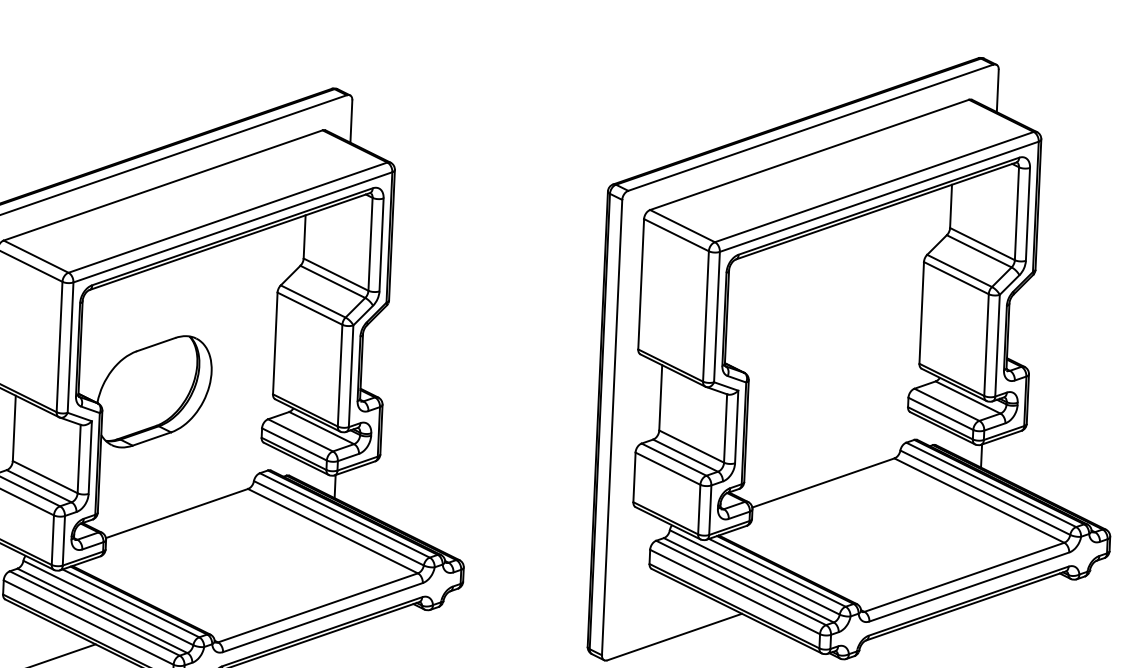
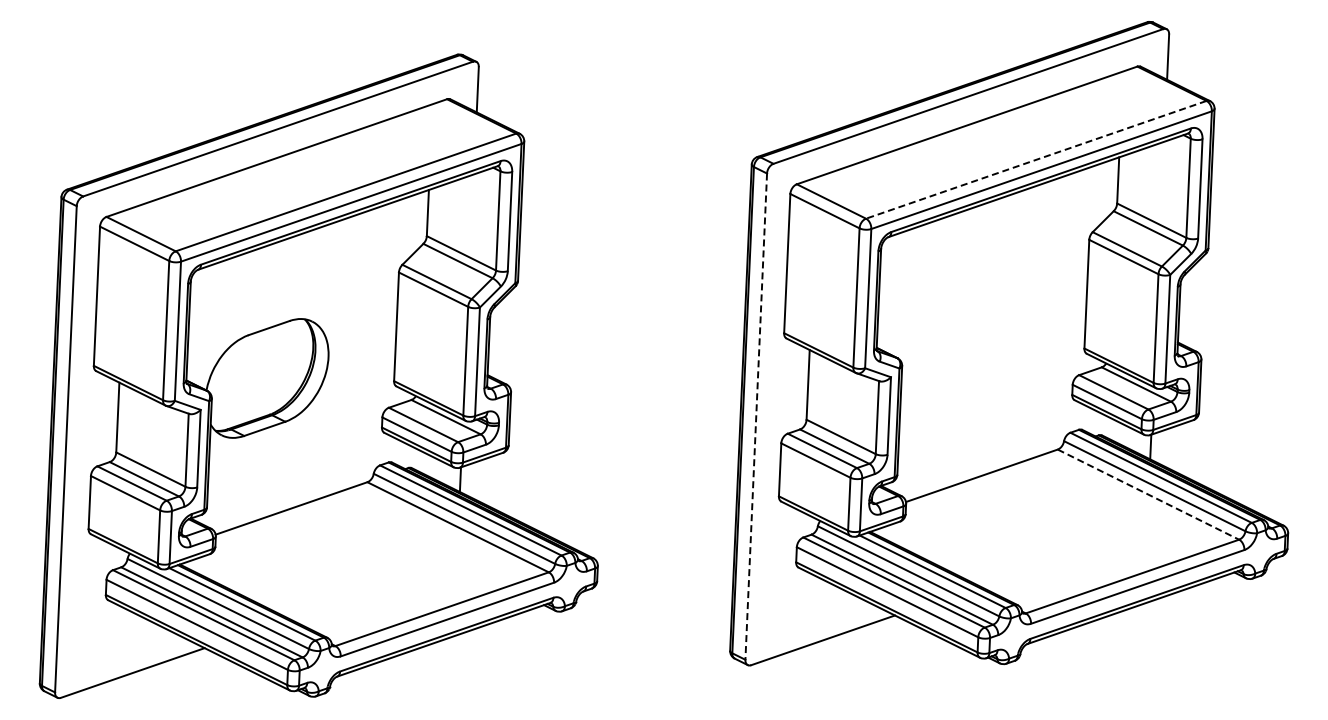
line: (873, 186) -> (1035, 159), solid -> dashed
line: (612, 428) -> (756, 417), solid -> dashed
line: (979, 500) -> (1148, 494), solid -> dashed

